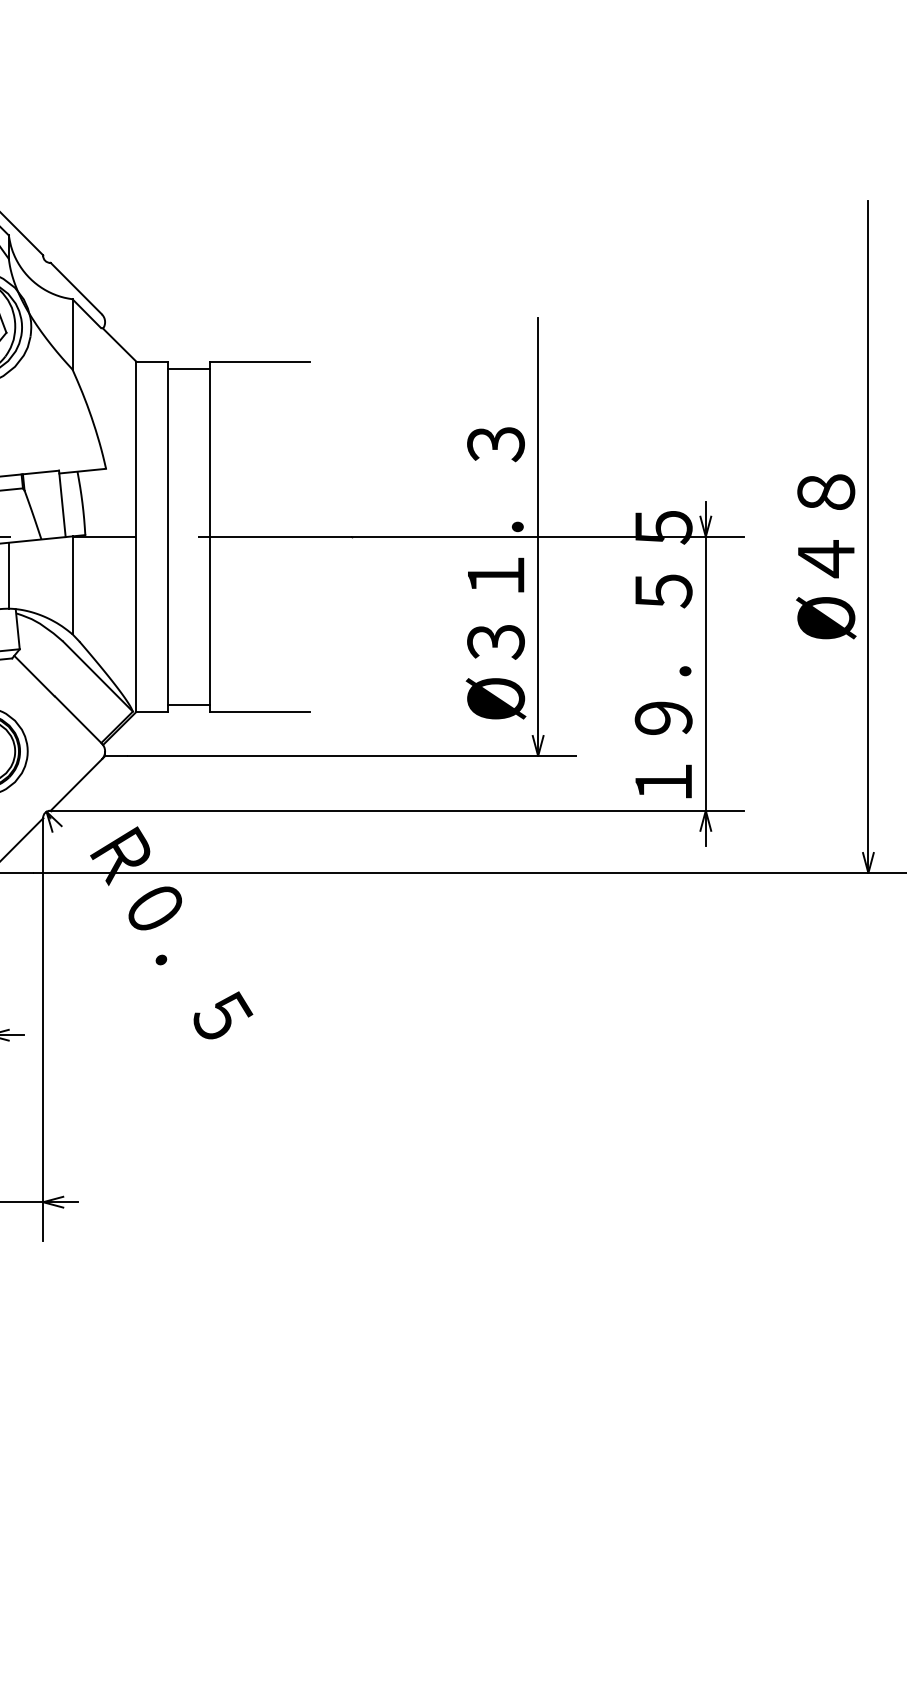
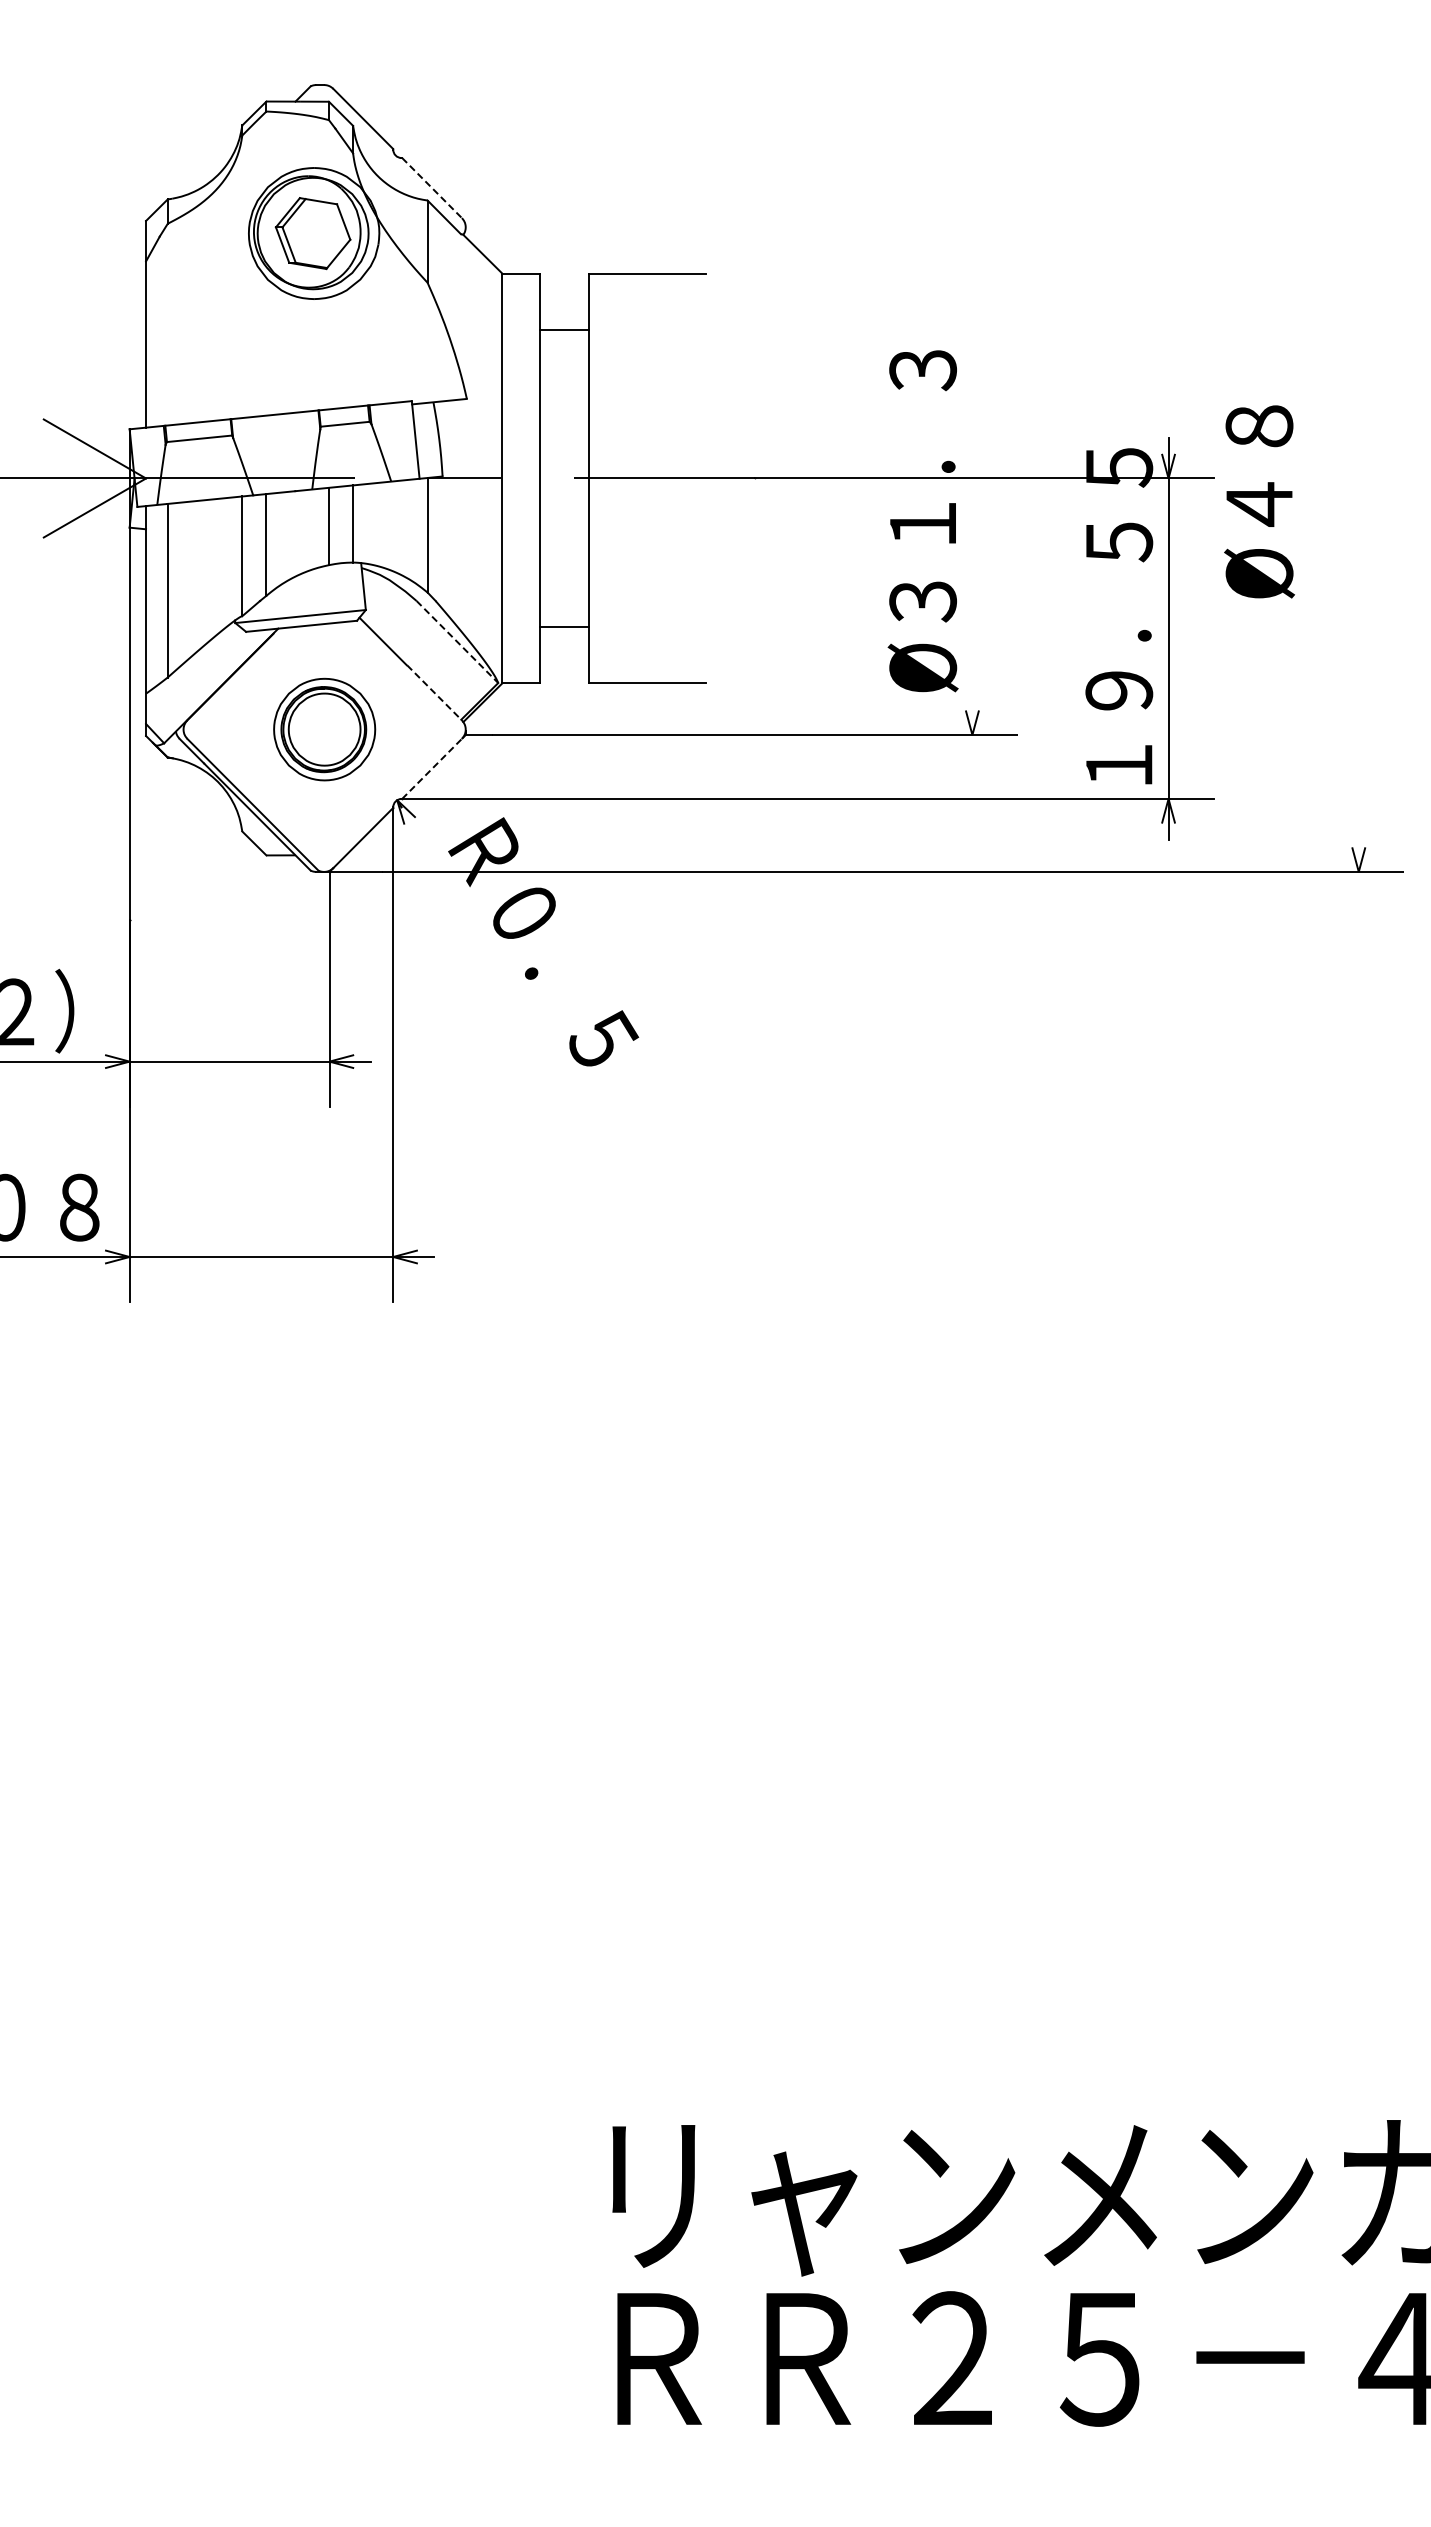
line: (76, 288) -> (432, 188), solid -> dashed
line: (188, 368) -> (563, 329), moved
line: (538, 536) -> (972, 478), removed
line: (868, 536) -> (1358, 478), removed
text: (826, 556) -> (1259, 501), moved
line: (98, 677) -> (457, 642), solid -> dashed
line: (188, 705) -> (563, 627), moved
line: (78, 719) -> (434, 692), solid -> dashed
line: (76, 784) -> (432, 768), solid -> dashed

